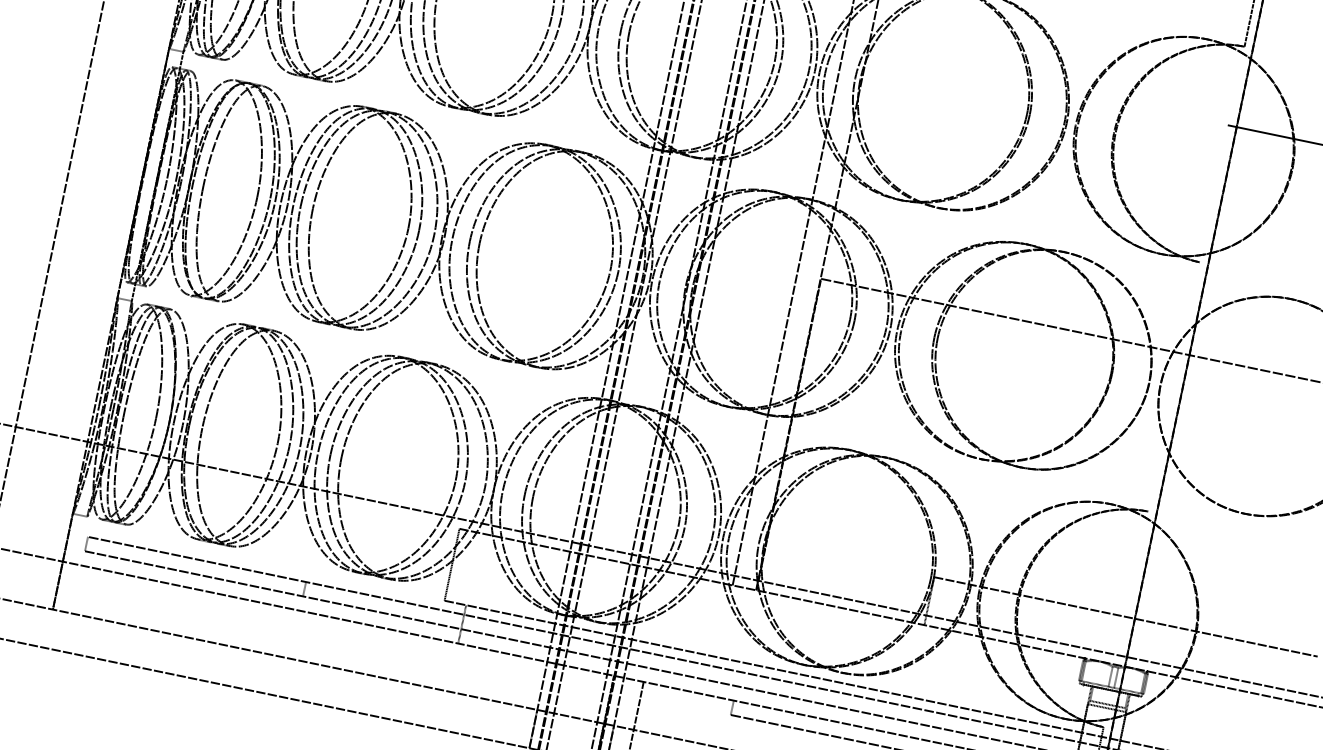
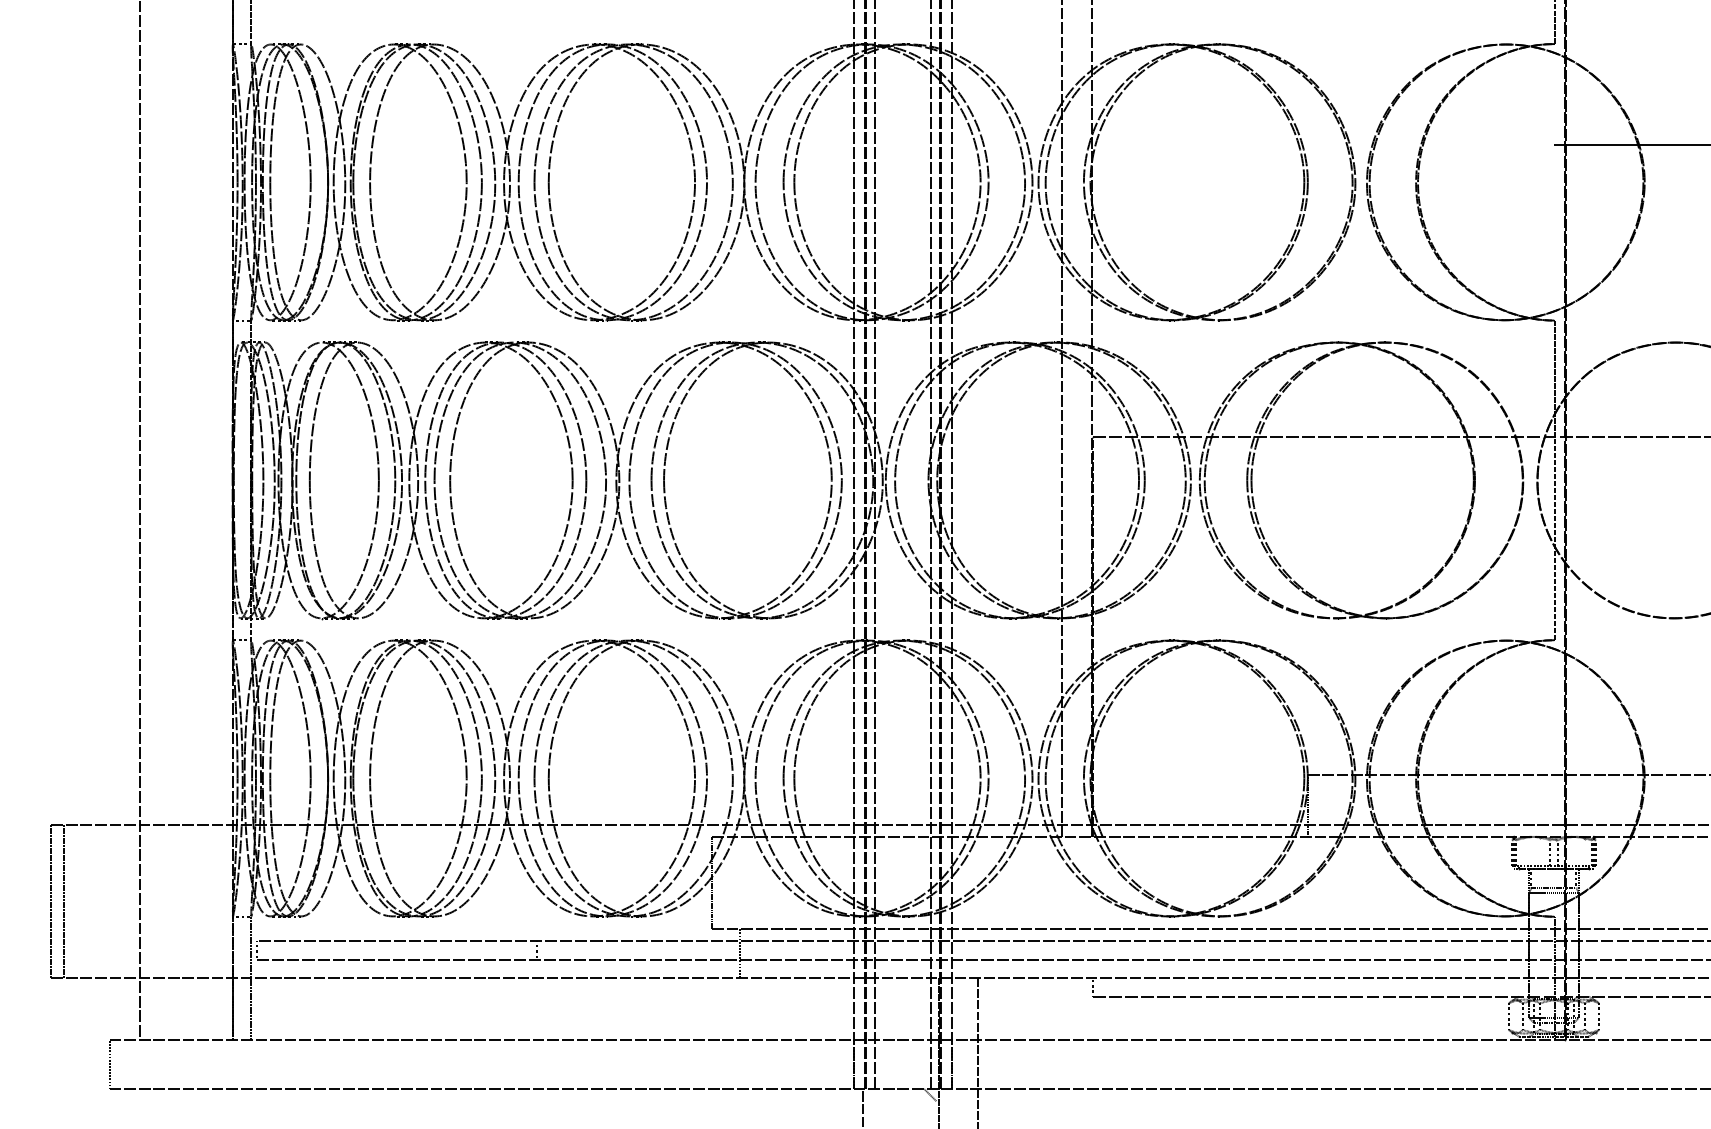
line: (1174, 387) -> (1554, 480), added
line: (77, 563) -> (251, 976), added

